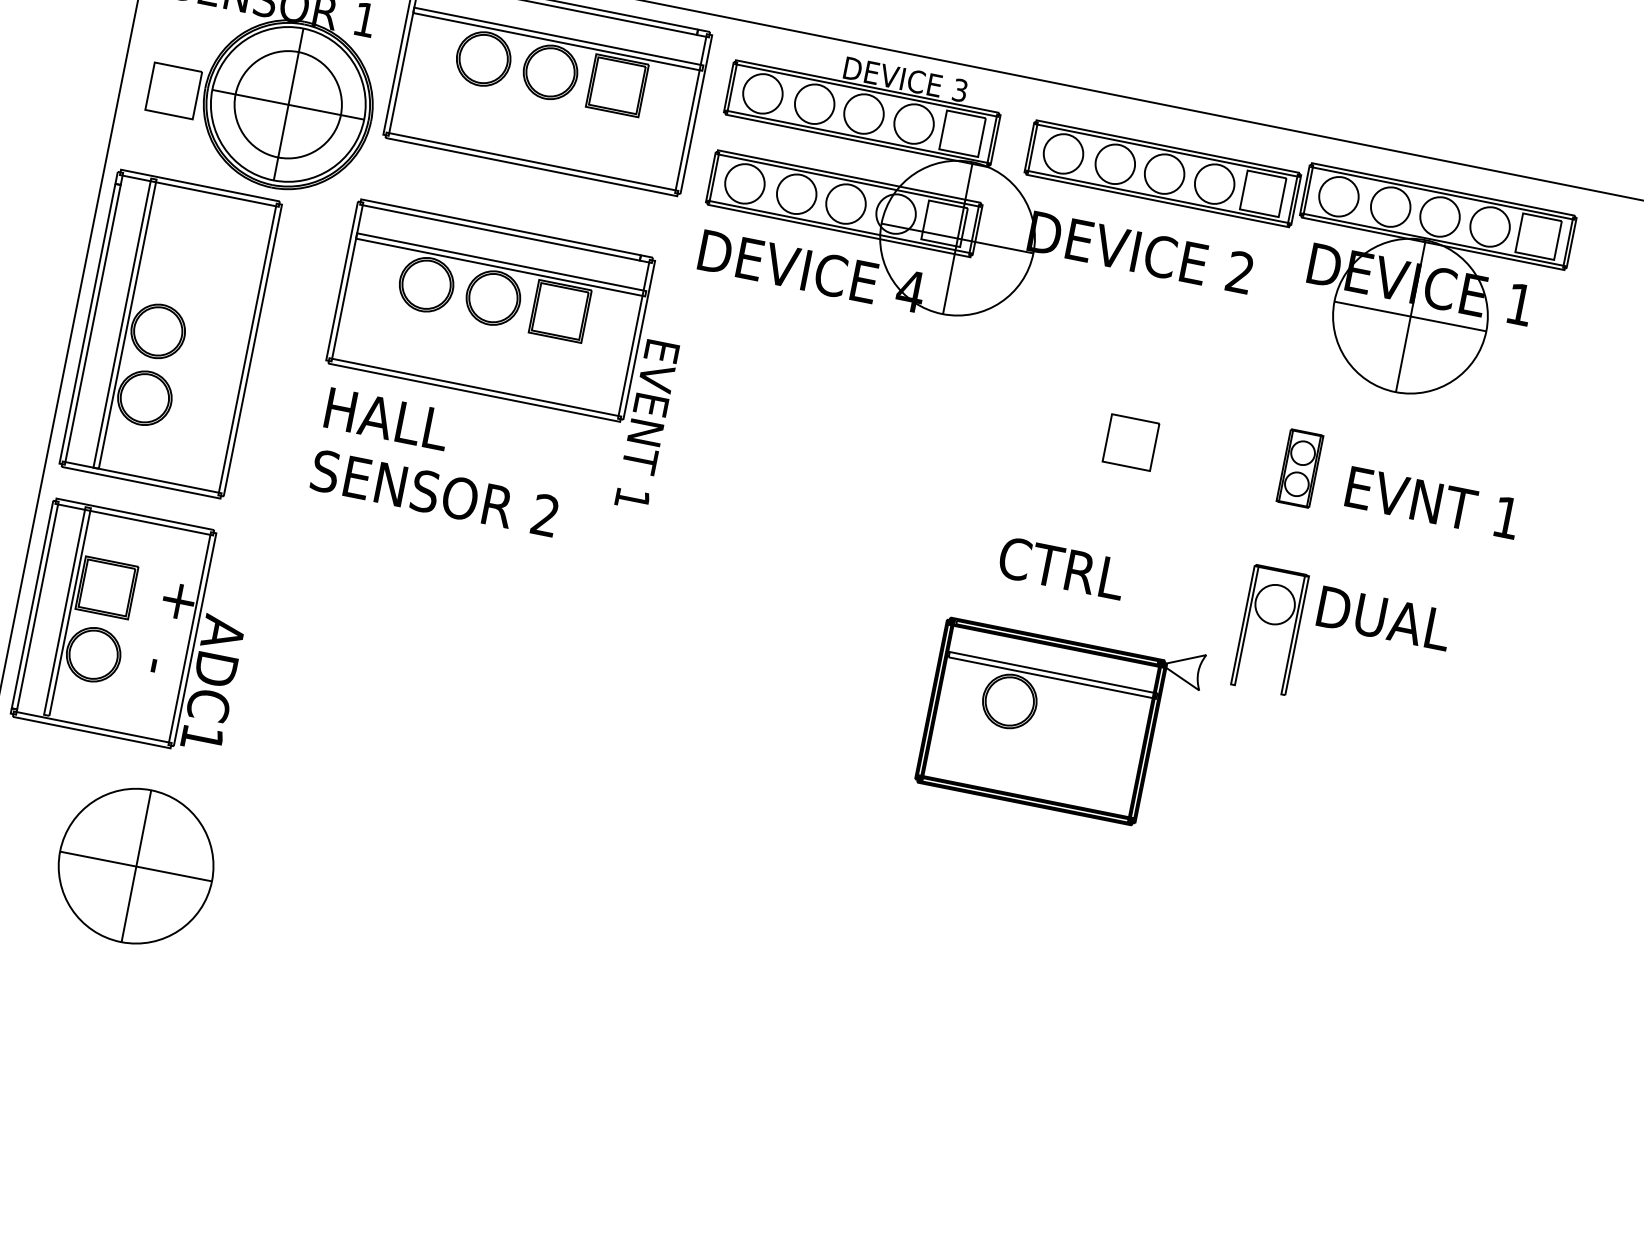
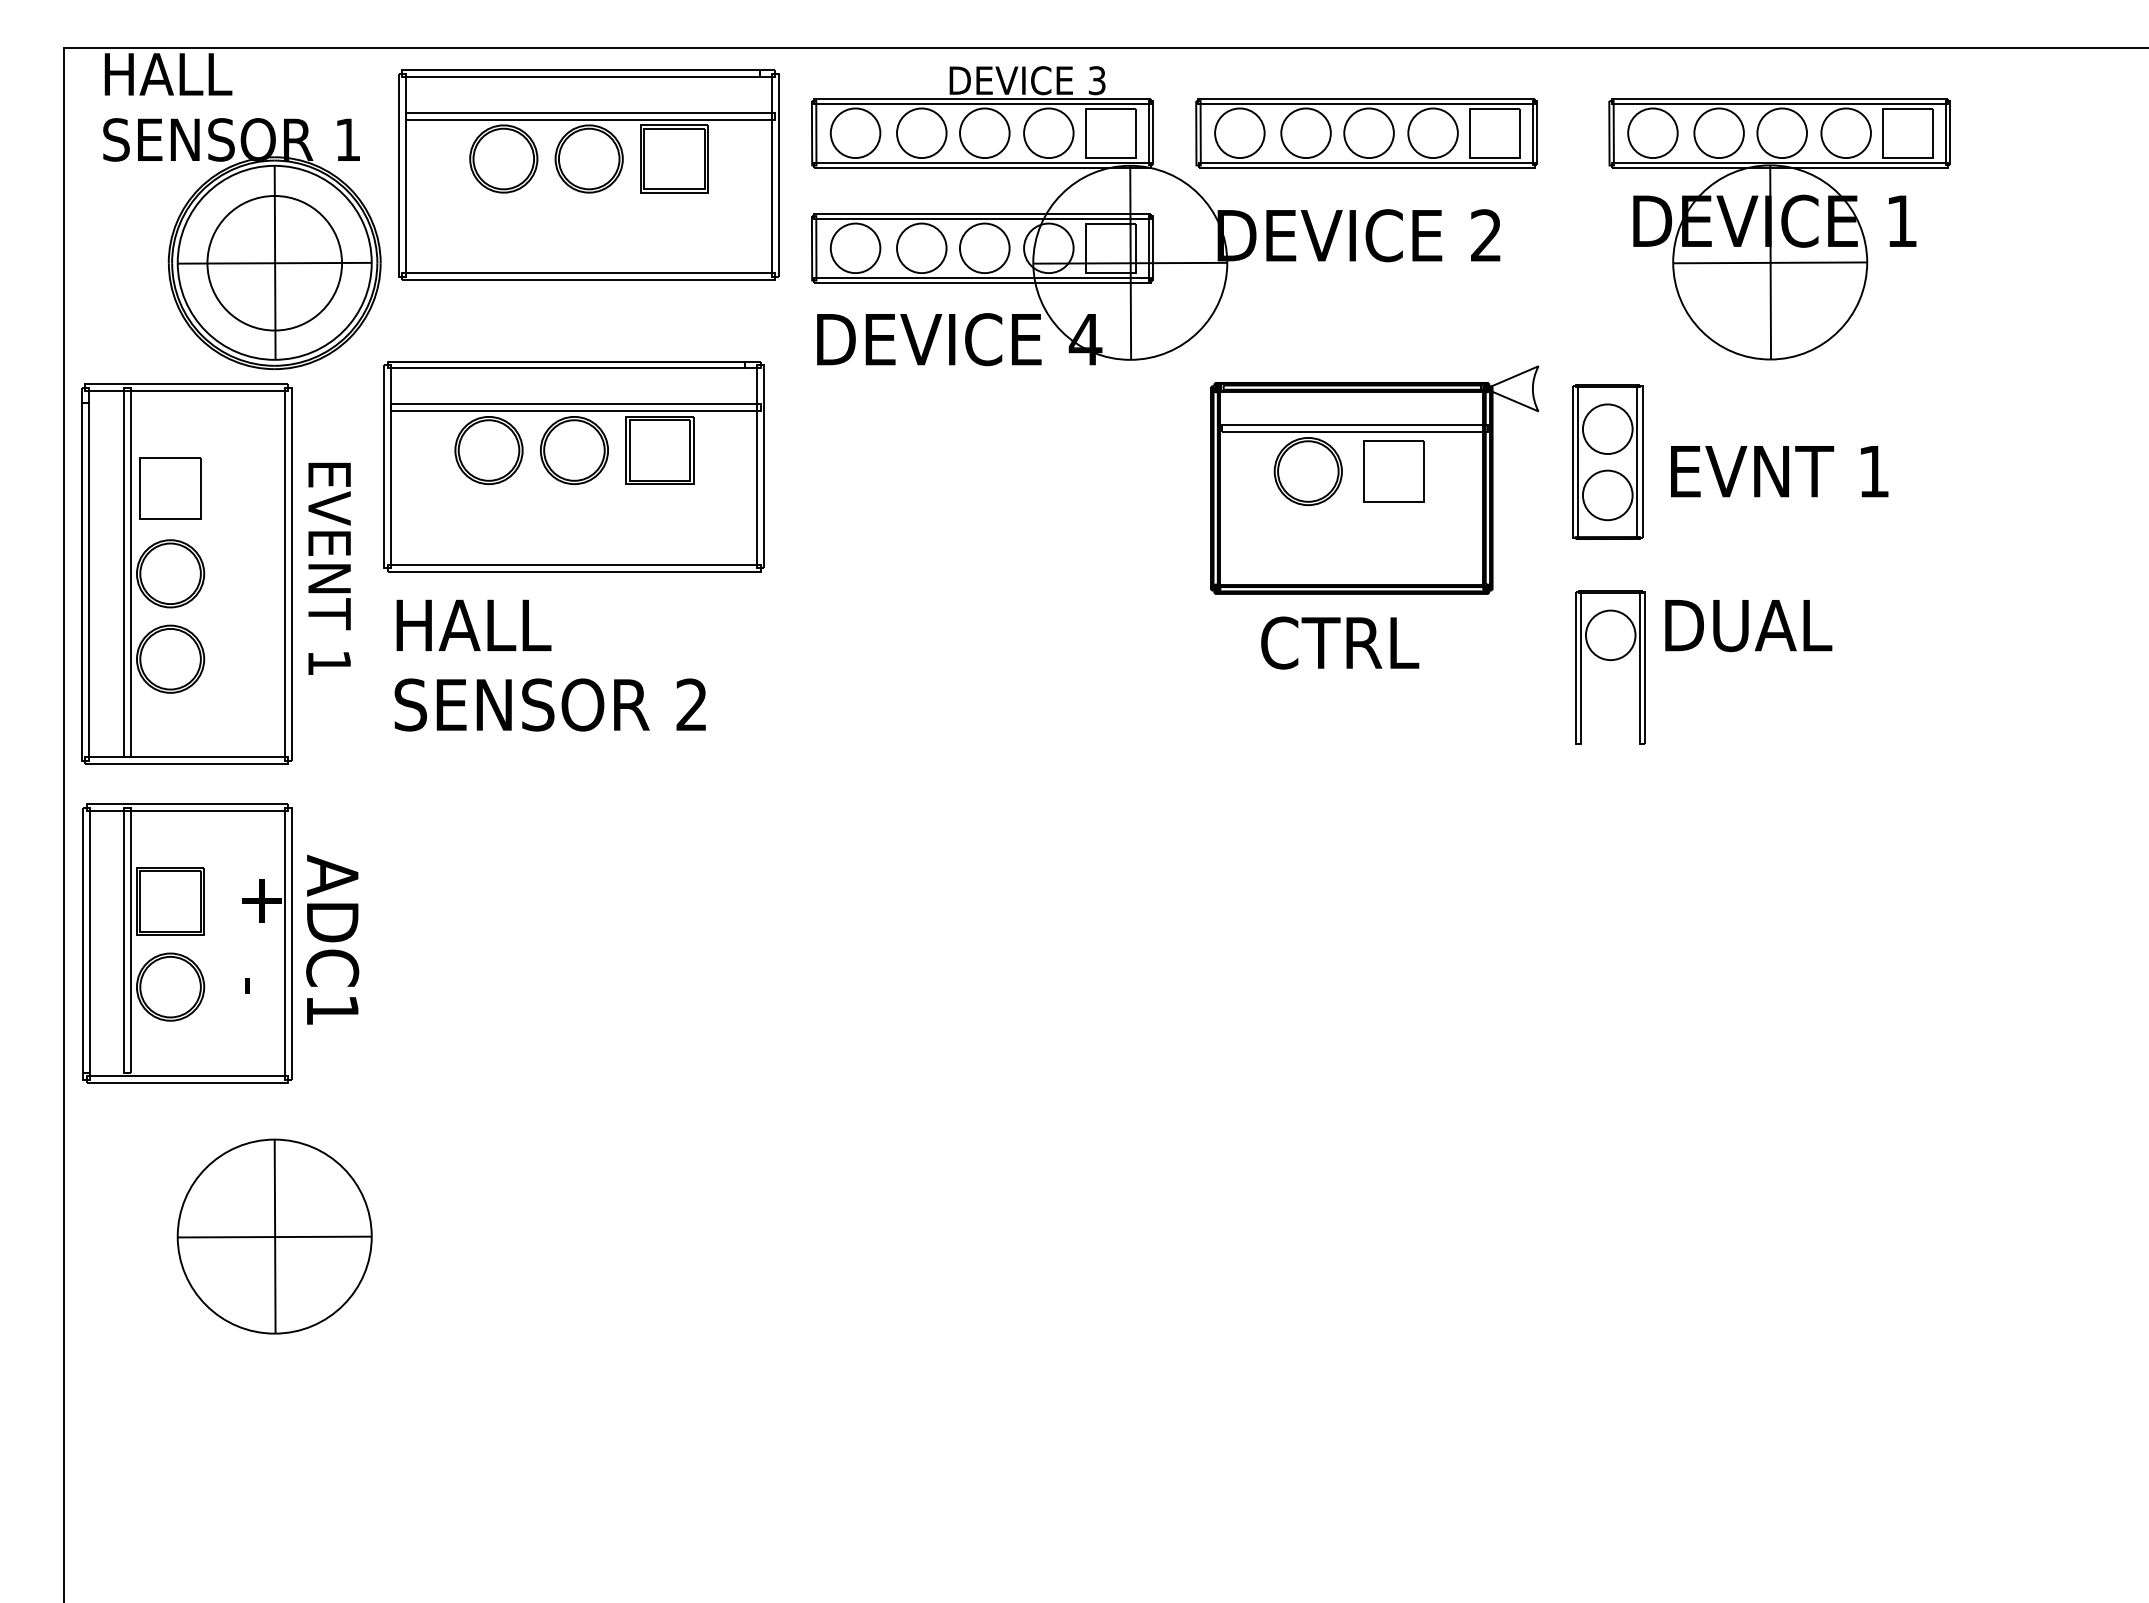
part: (173, 91) -> (170, 488), moved
part: (1422, 291) -> (1779, 229), moved
text: (647, 424) -> (329, 568), moved
part: (1299, 468) -> (1607, 461), size x1.67
text: (213, 682) -> (332, 939), moved
part: (1060, 718) -> (1374, 479), moved

